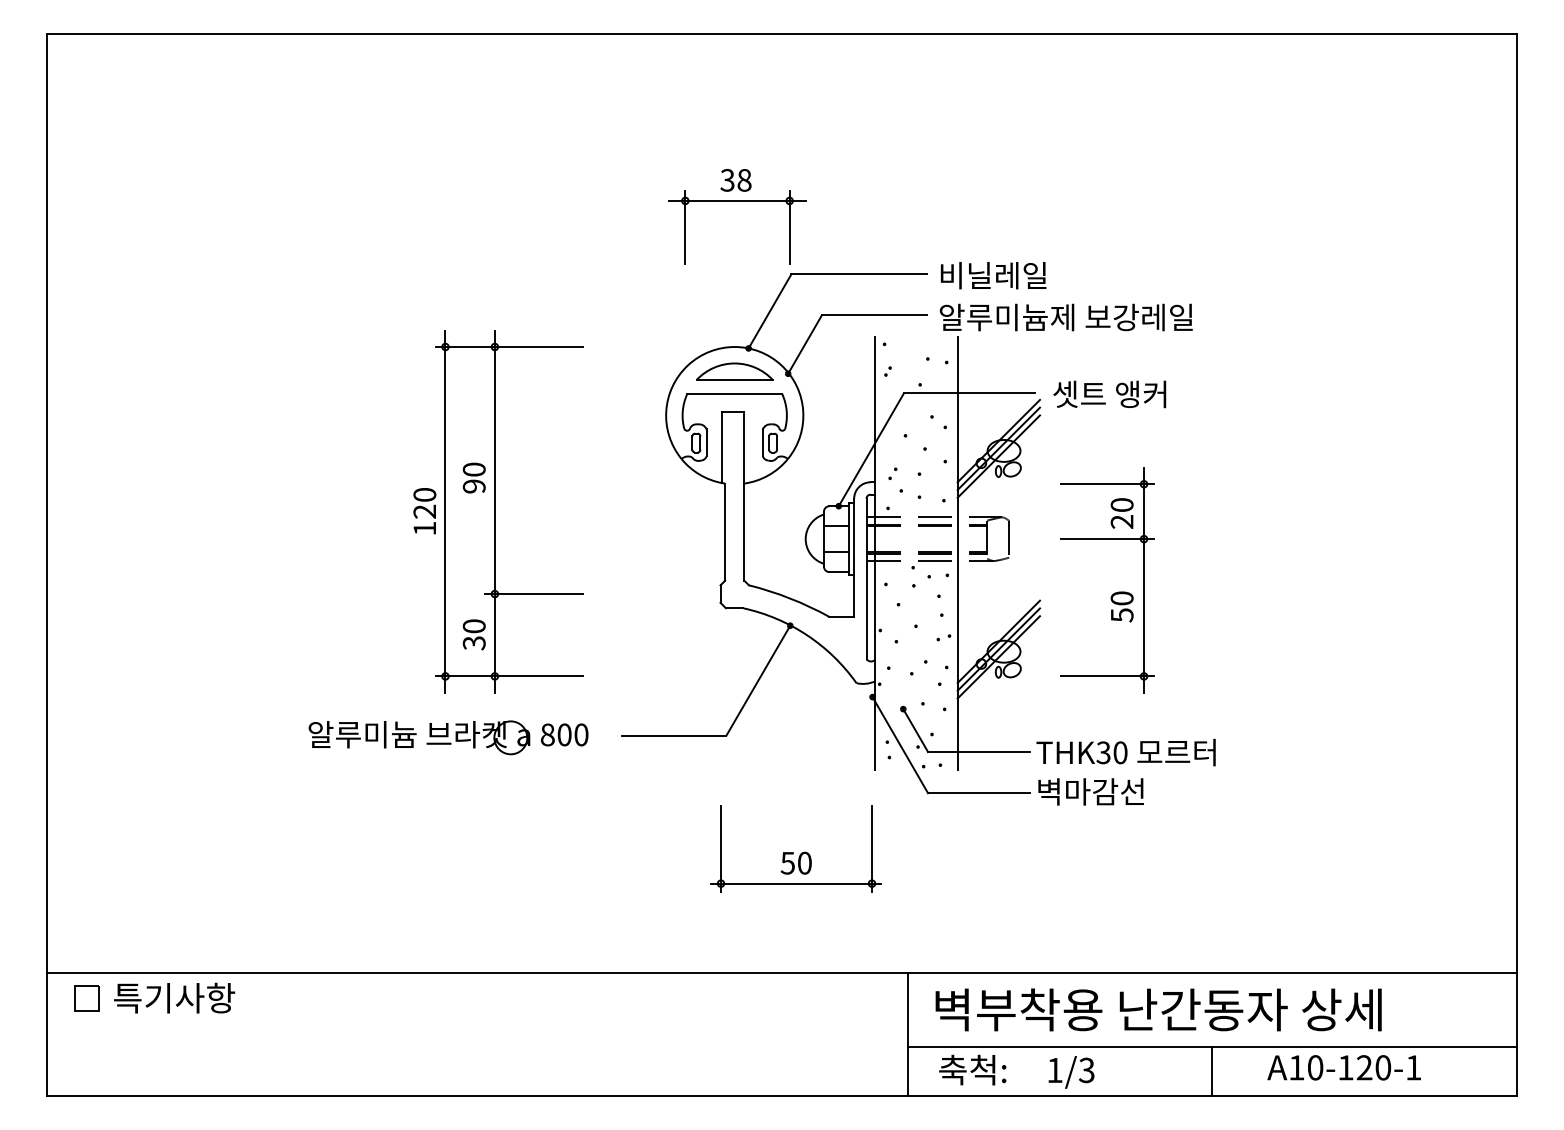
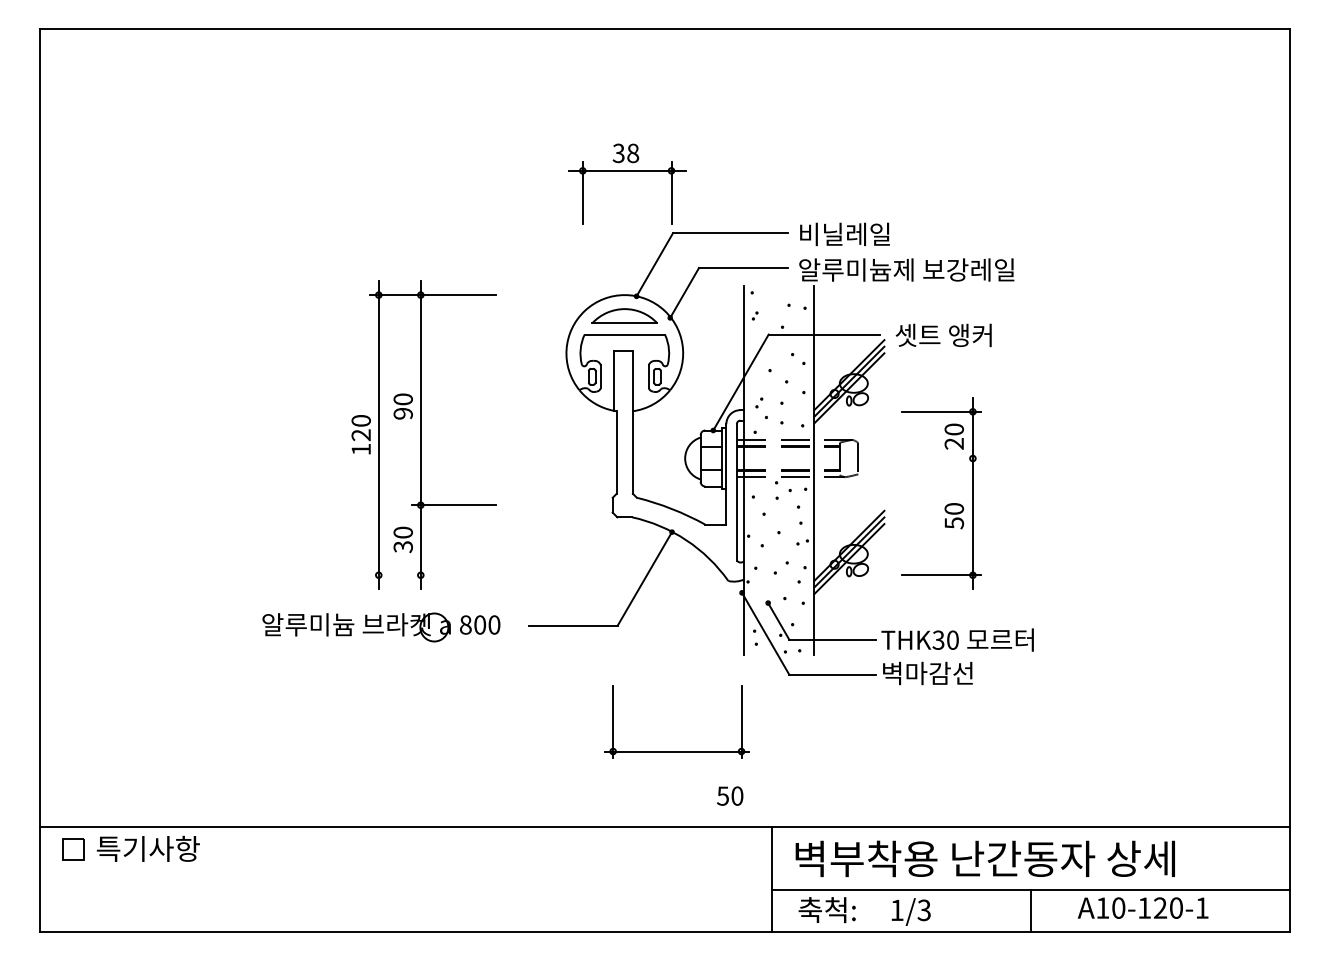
line: (1107, 539) -> (941, 458), removed
line: (508, 676) -> (432, 575), removed
text: (796, 862) -> (730, 795), moved

